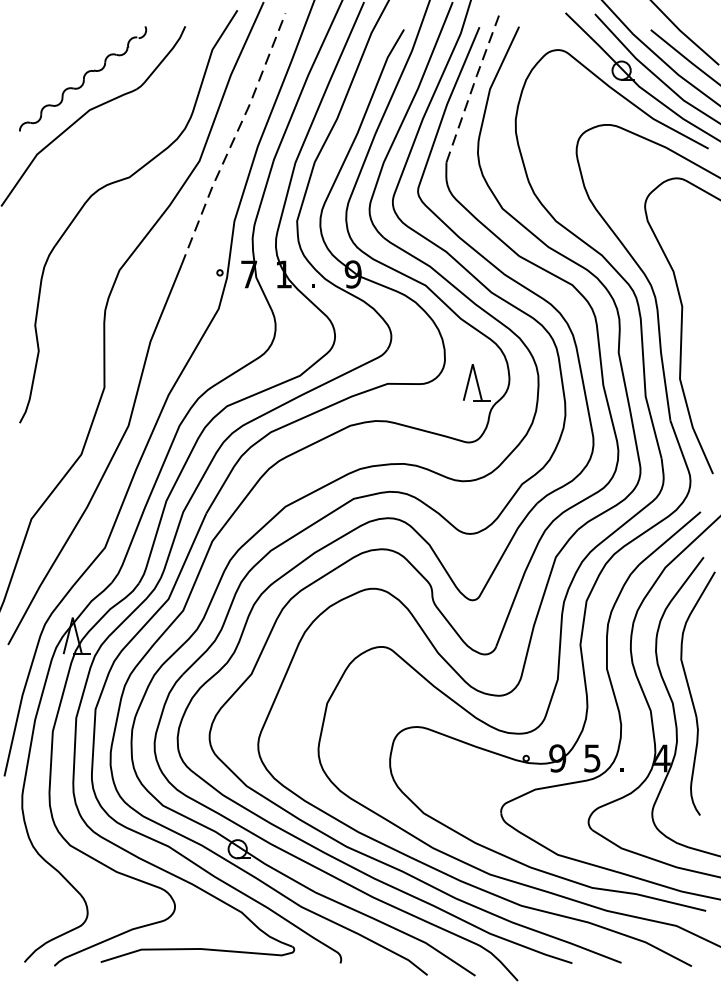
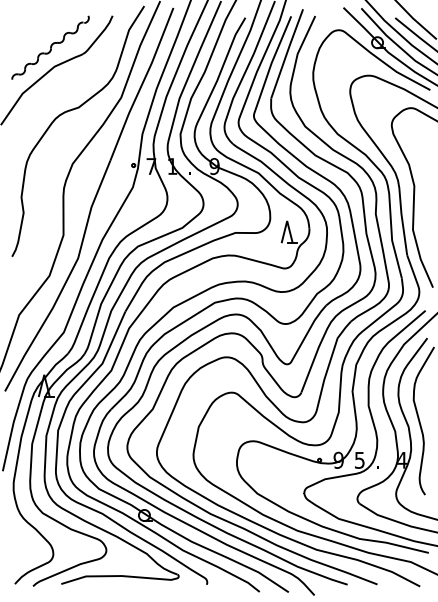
line: (473, 86) -> (287, 52), dashed -> solid
line: (234, 139) -> (142, 84), dashed -> solid

